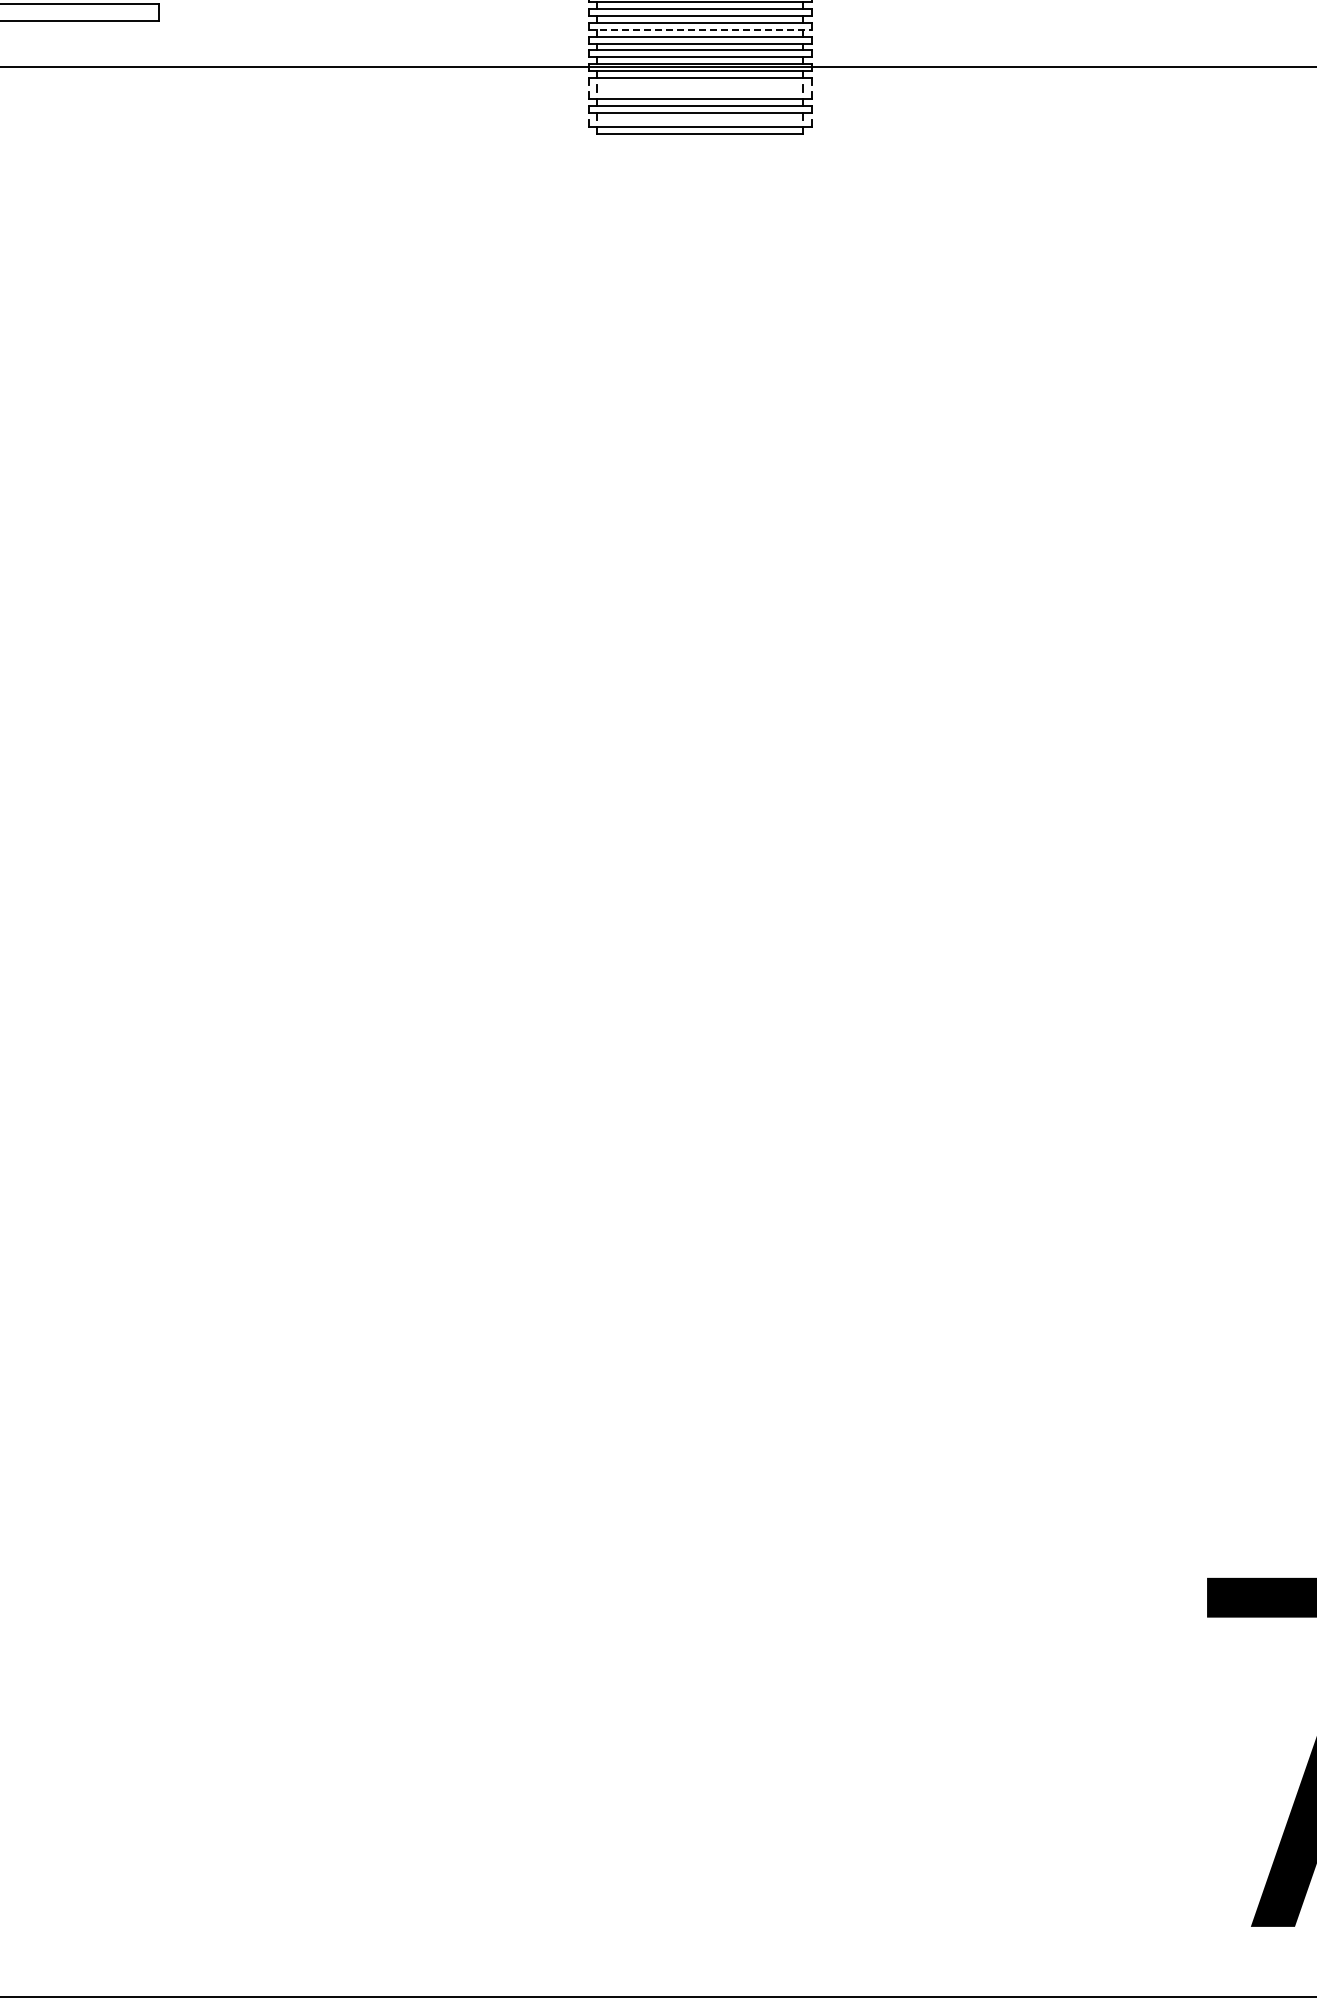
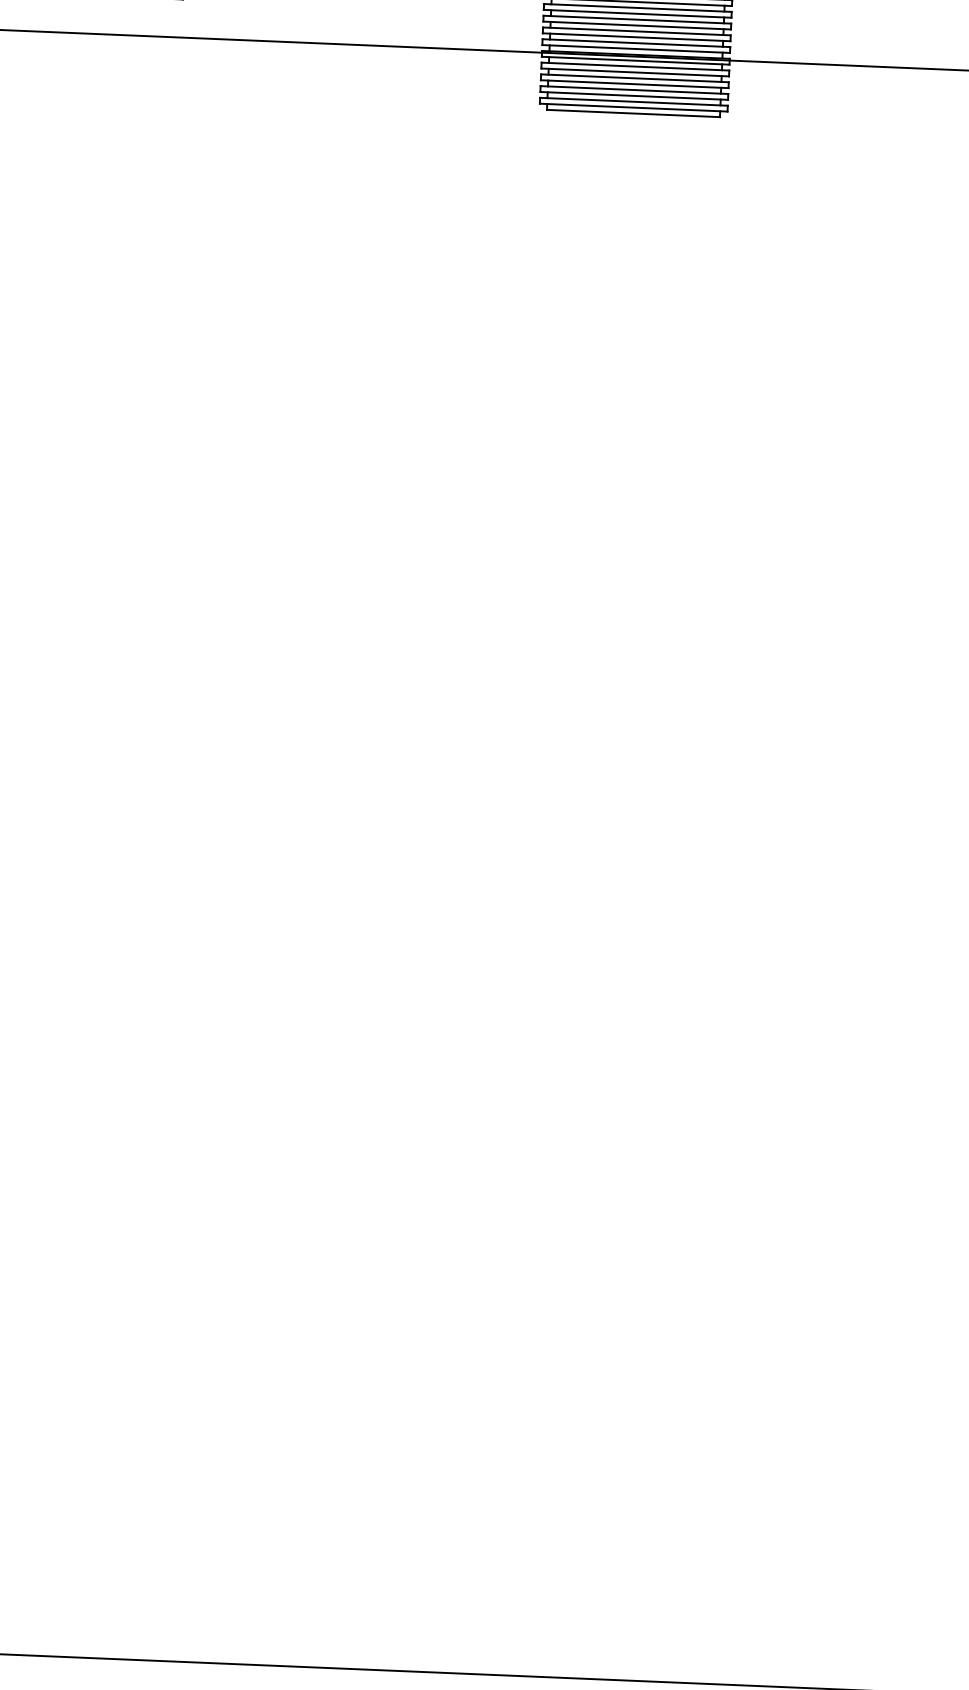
line: (700, 29) -> (637, 25), dashed -> solid
line: (700, 85) -> (635, 72), added
line: (700, 92) -> (635, 78), added
line: (700, 120) -> (634, 101), added

